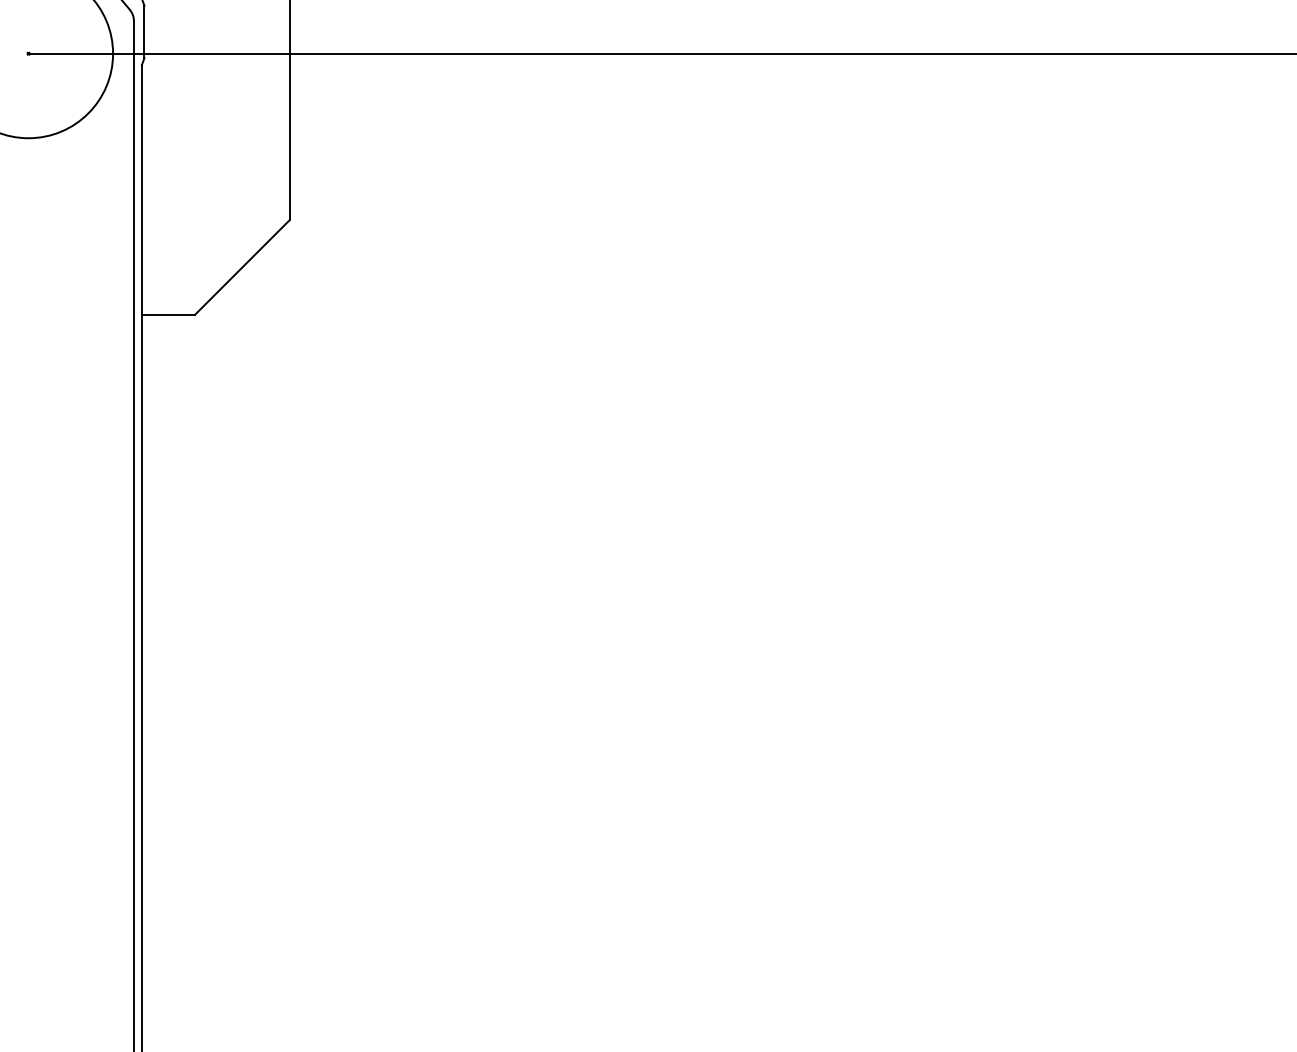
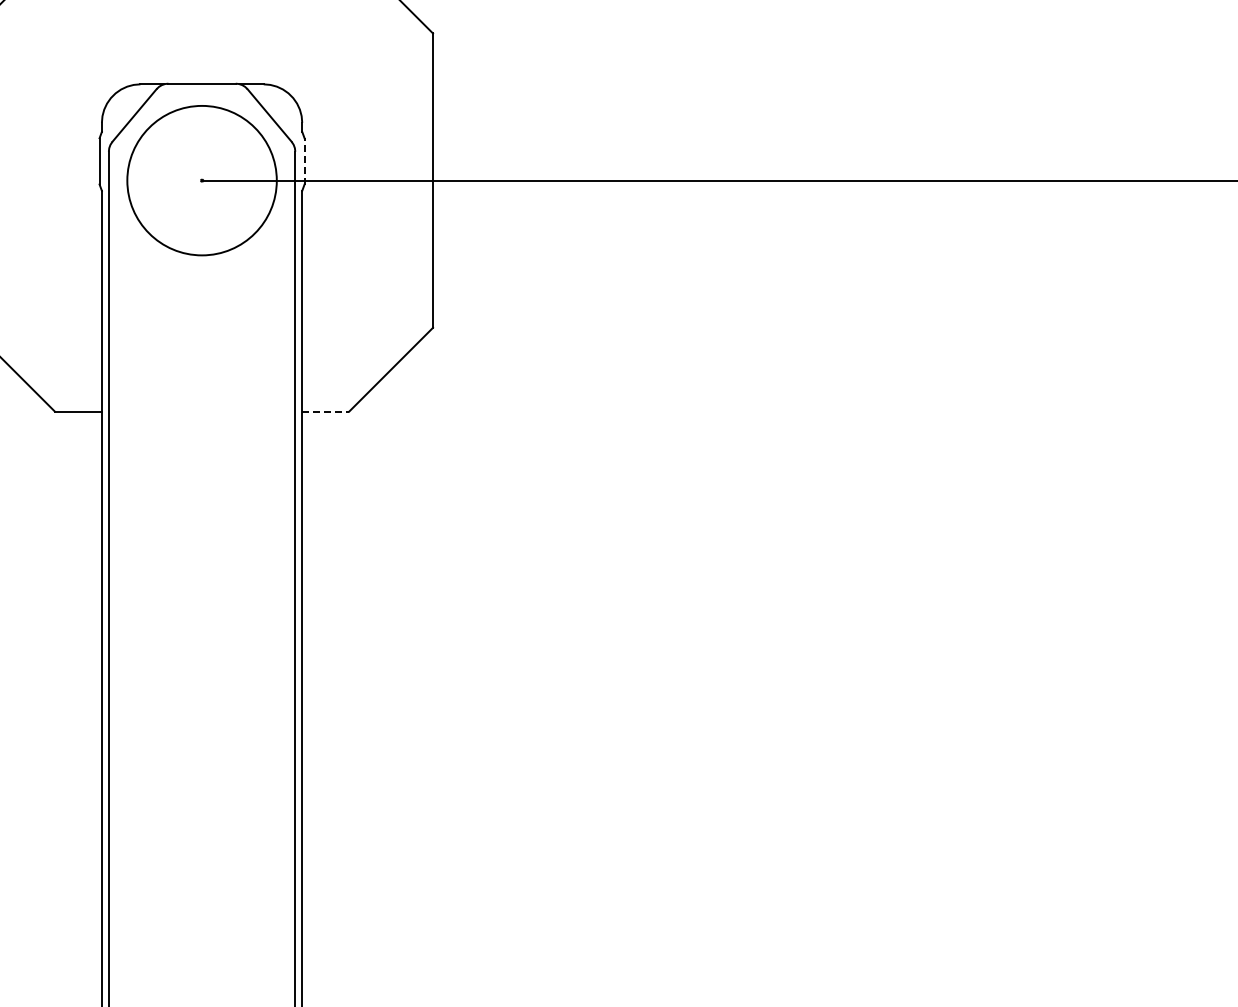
line: (144, 30) -> (304, 160), solid -> dashed
line: (168, 314) -> (325, 411), solid -> dashed

